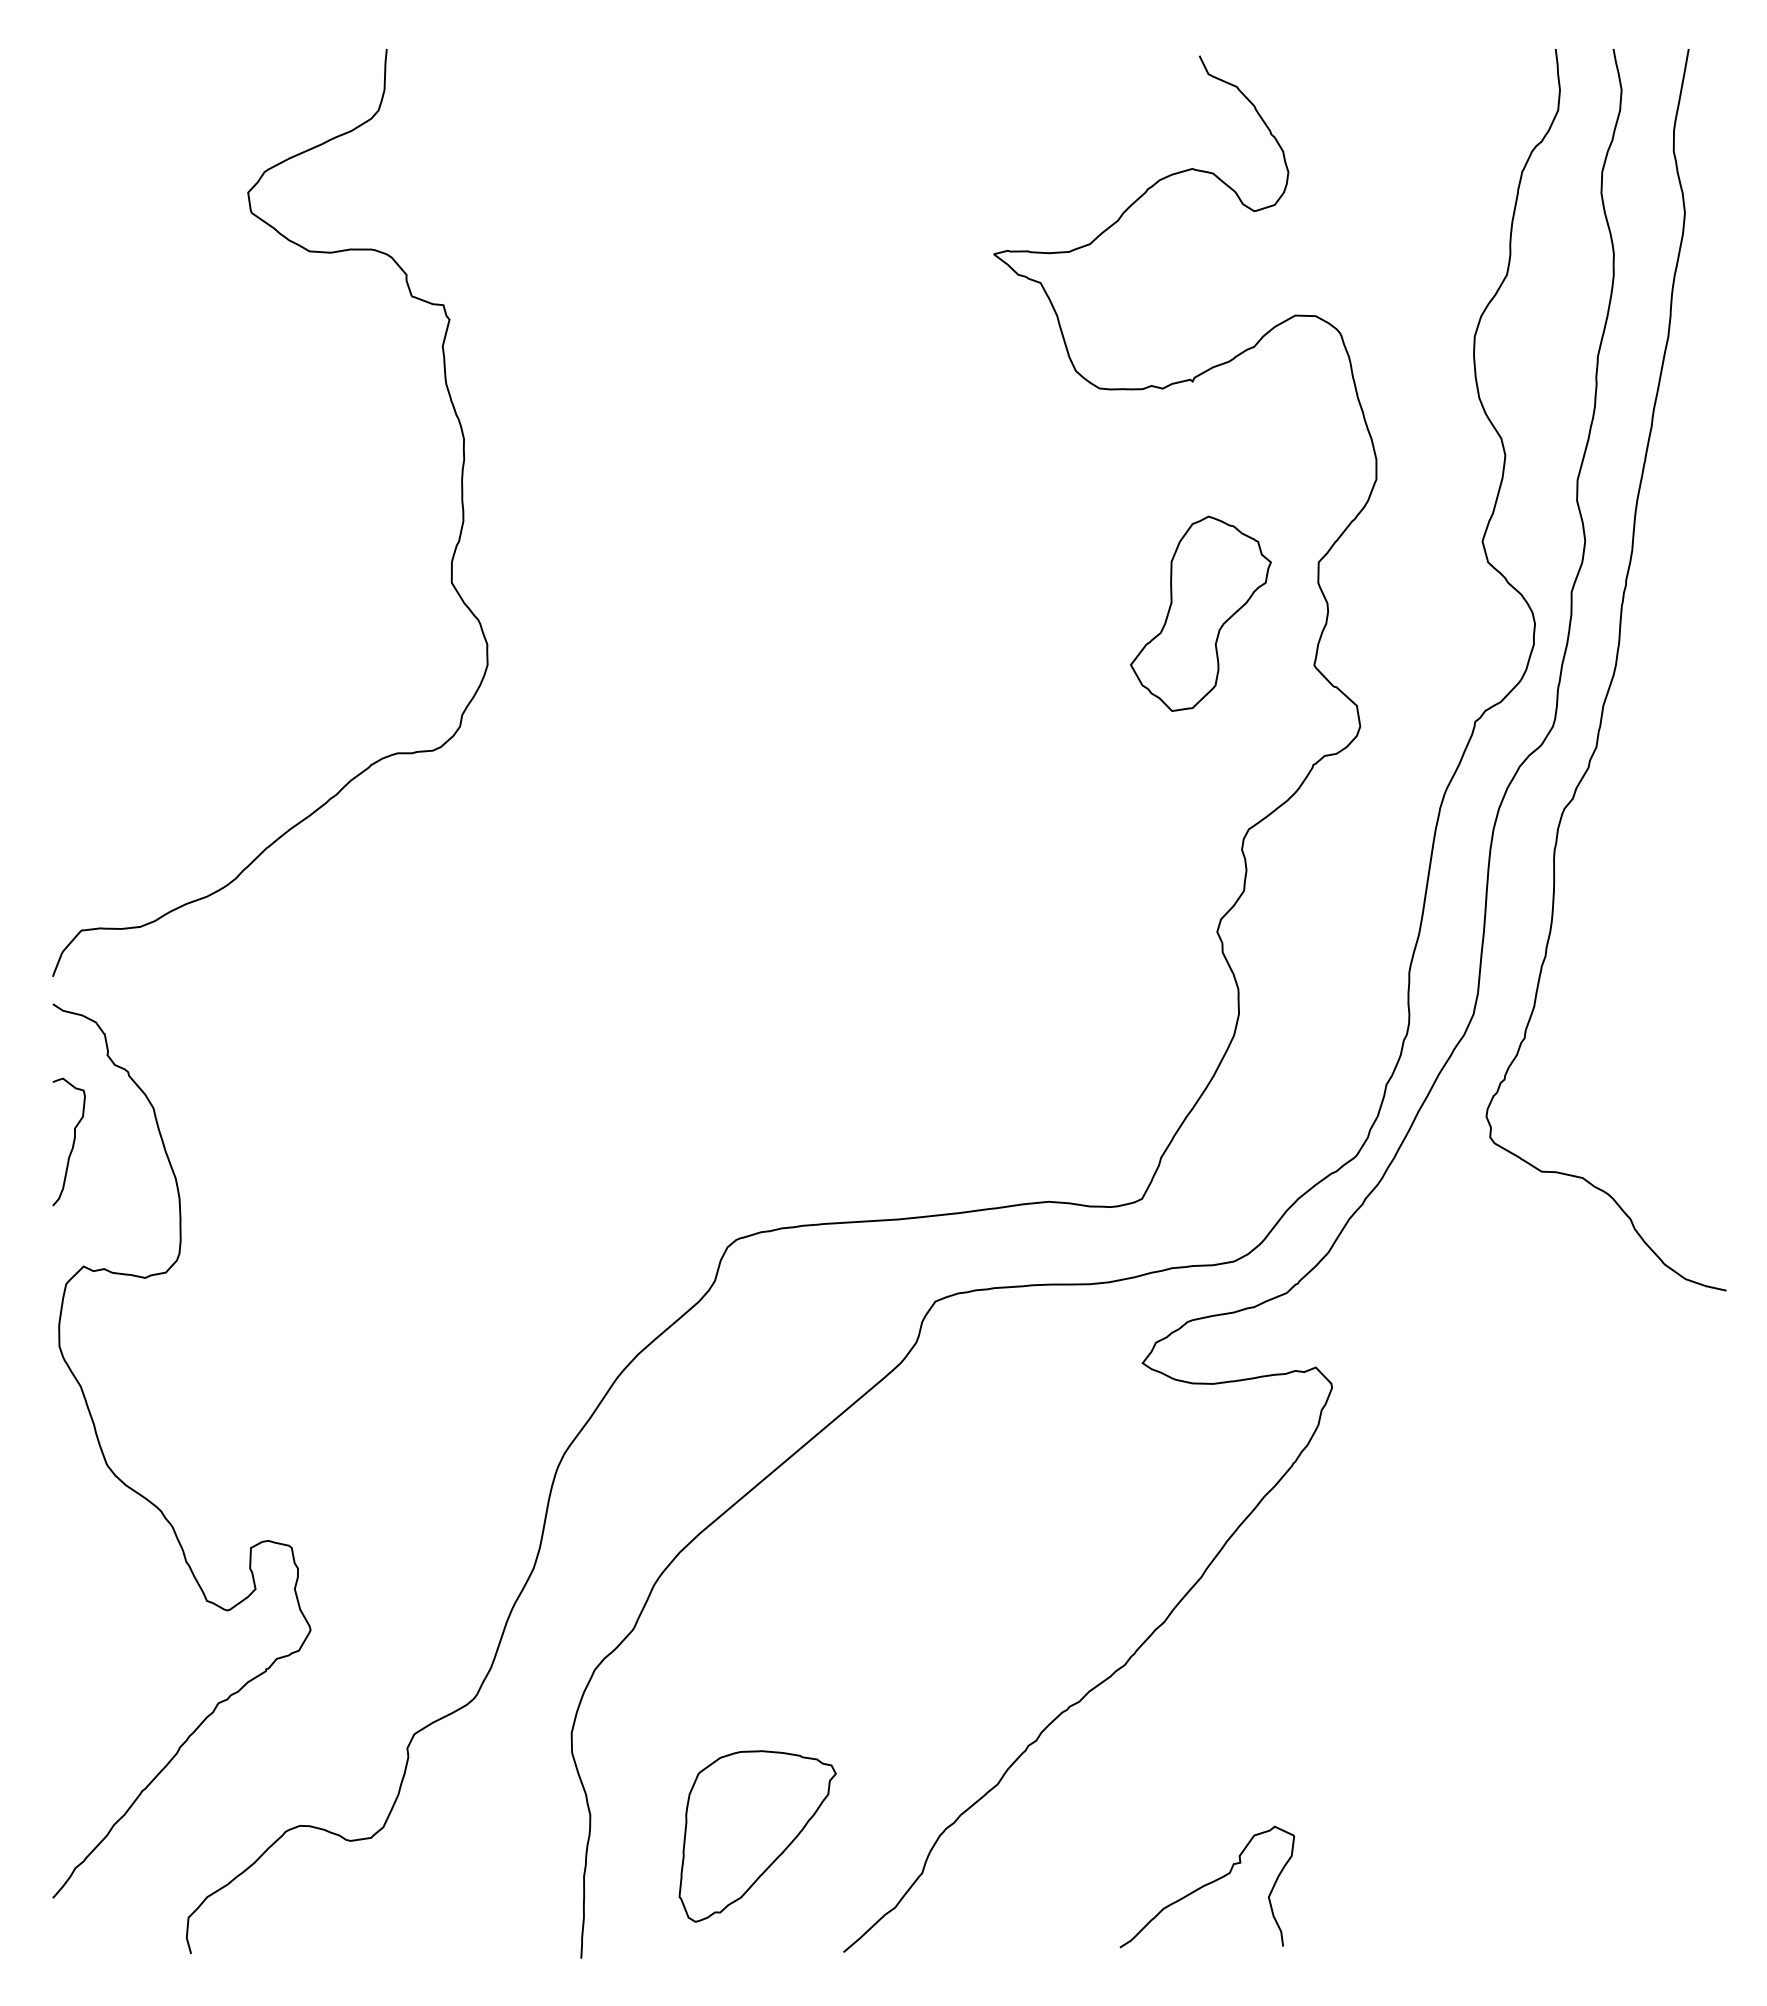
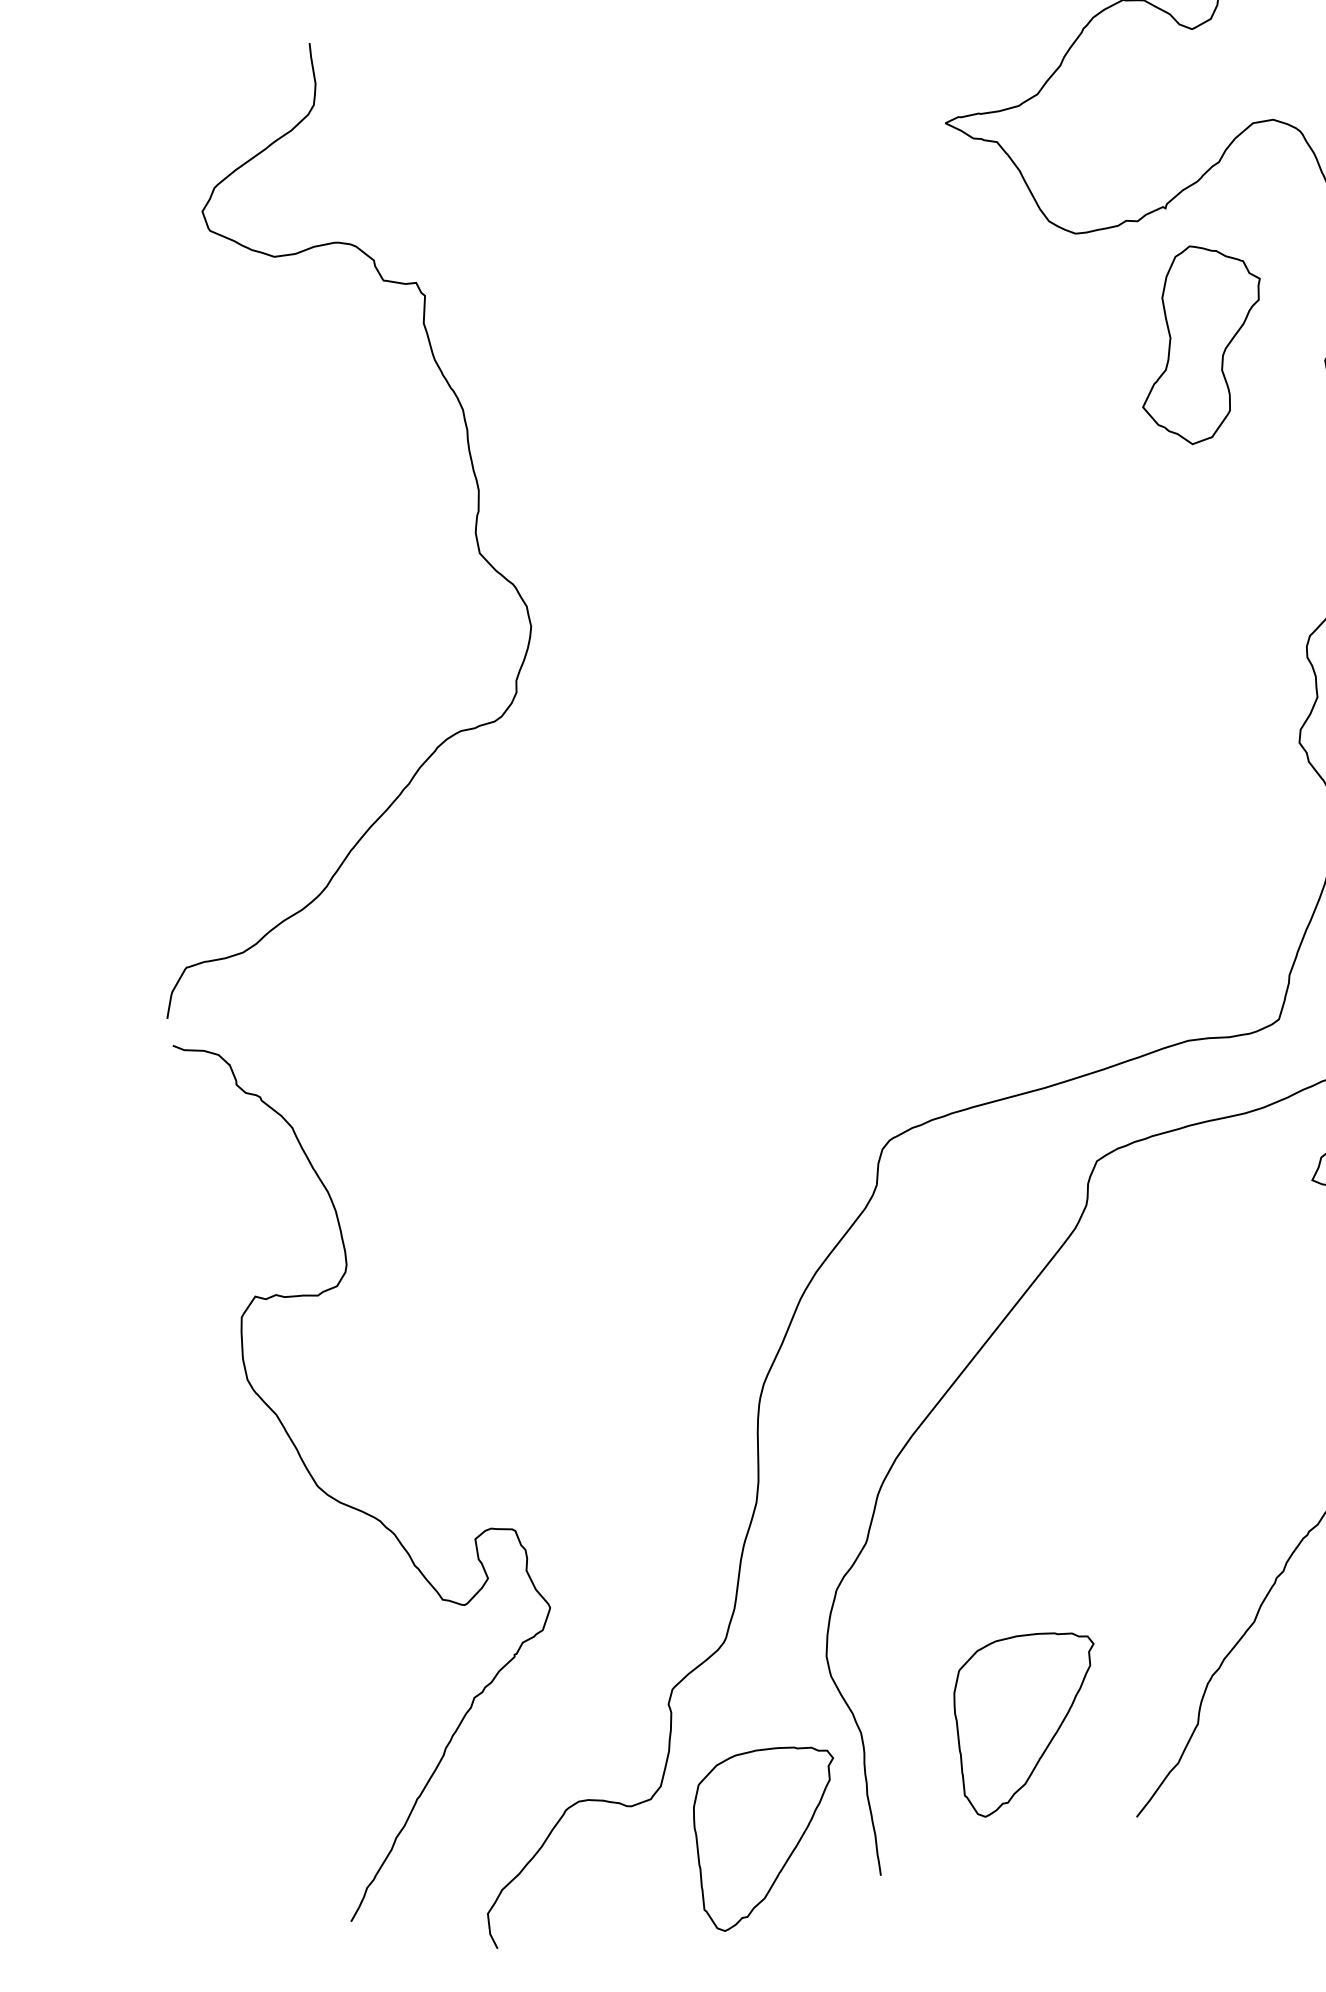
part: (1200, 613) -> (1200, 342), moved
curve: (72, 1143) -> (219, 1178), removed
part: (479, 1896) -> (768, 1835), added

